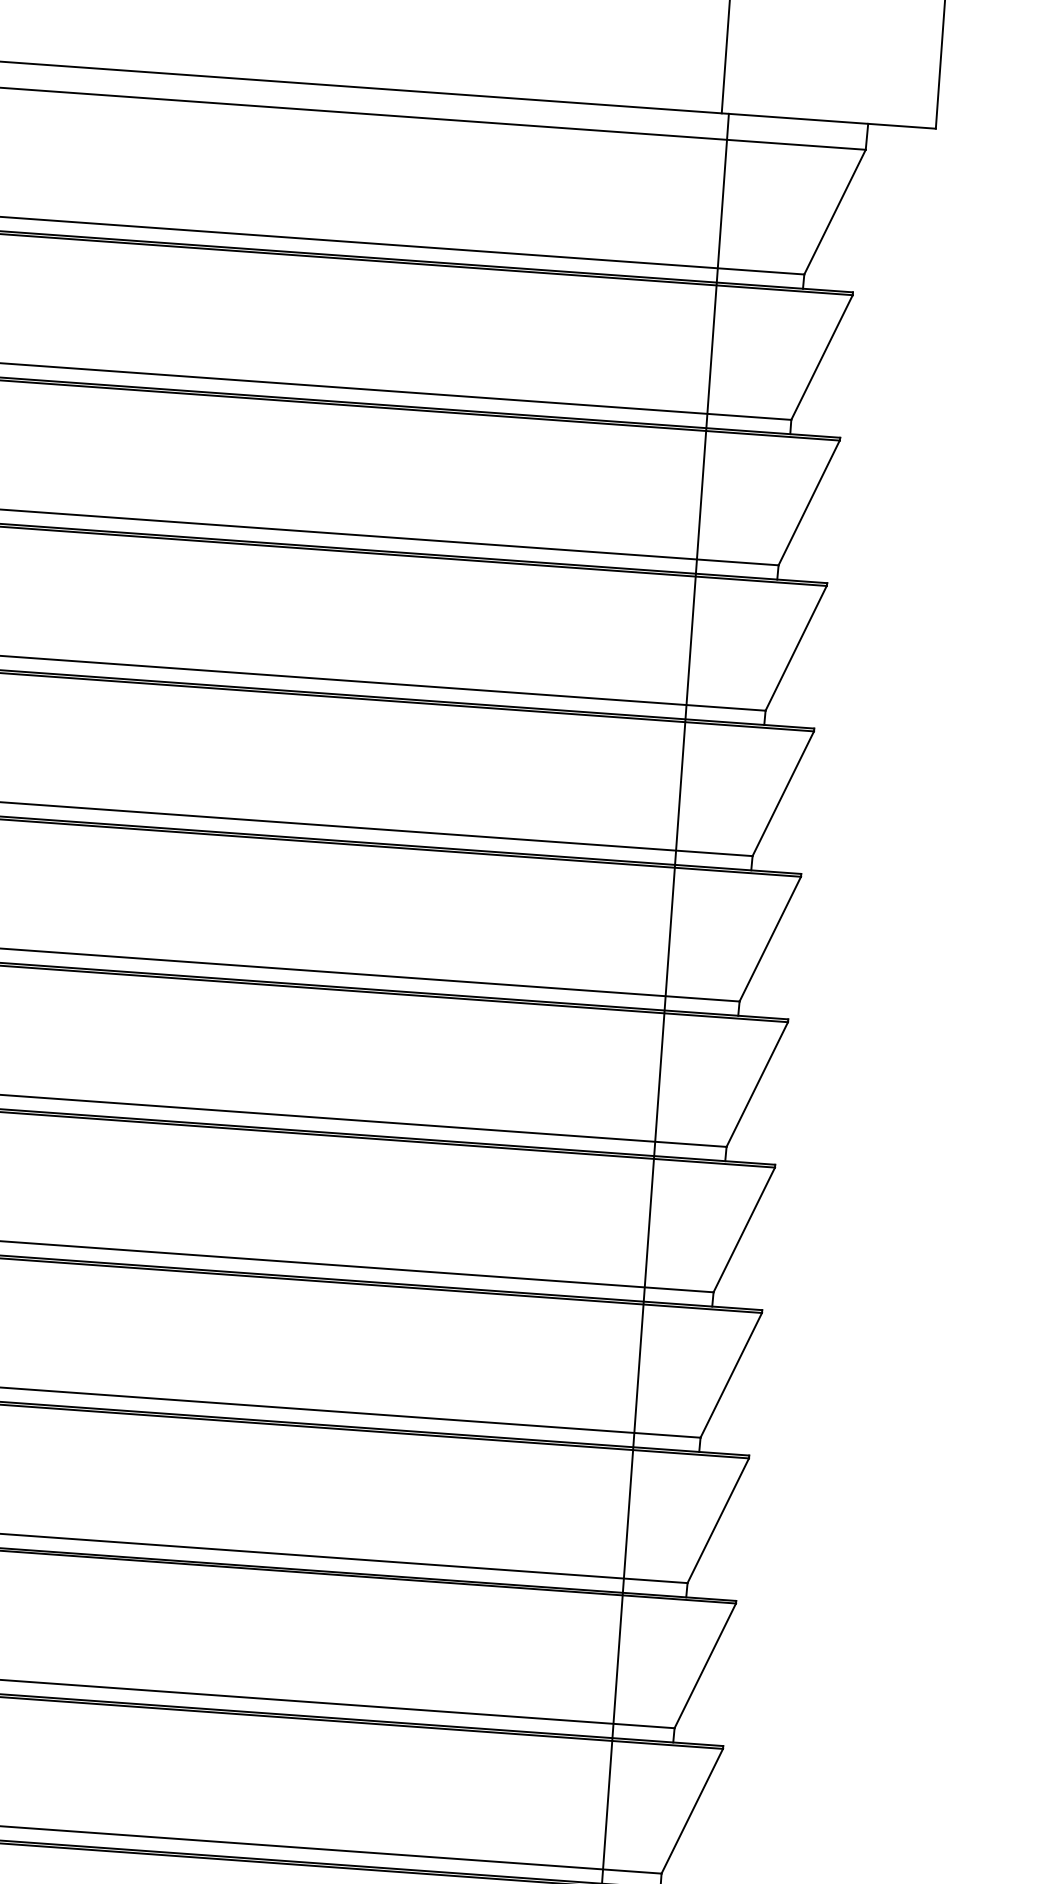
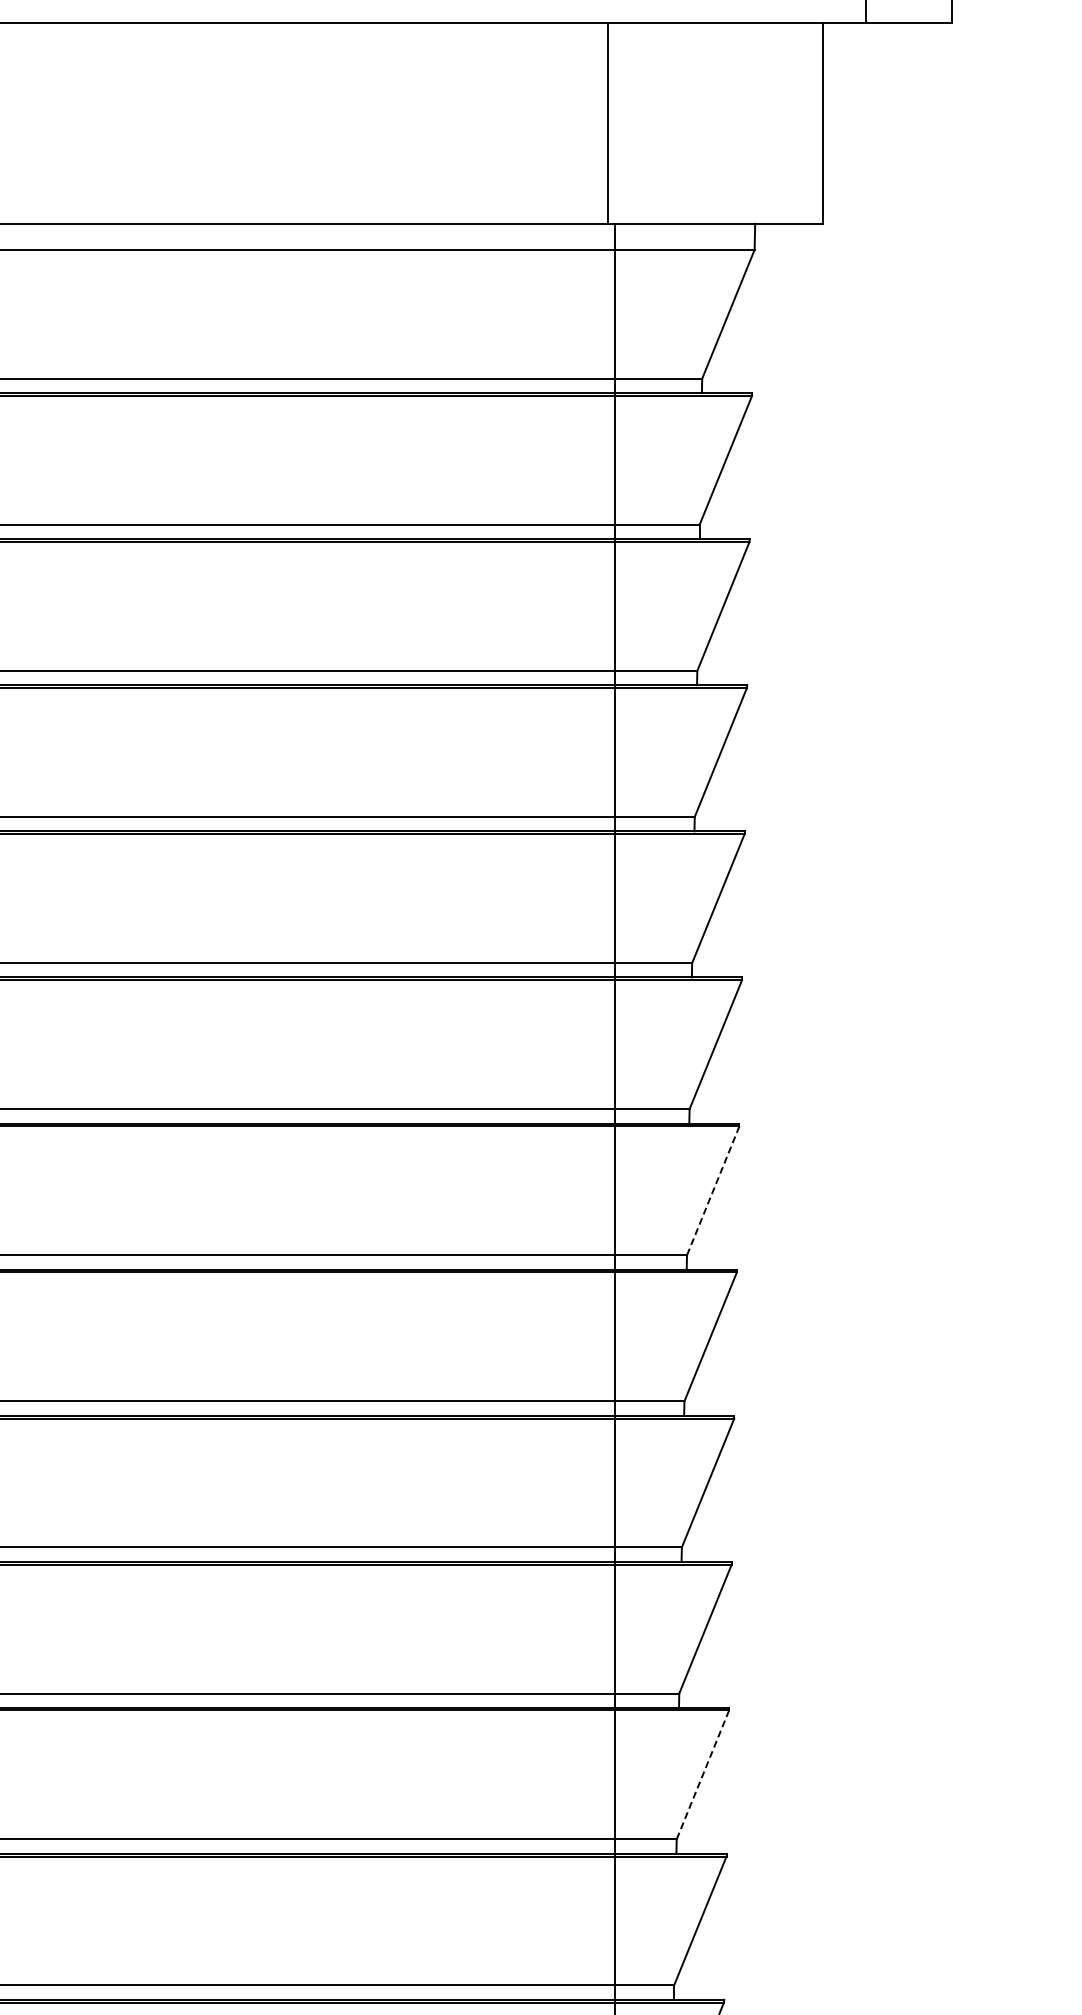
line: (757, 1084) -> (713, 1190), solid -> dashed
line: (704, 1665) -> (702, 1774), solid -> dashed

